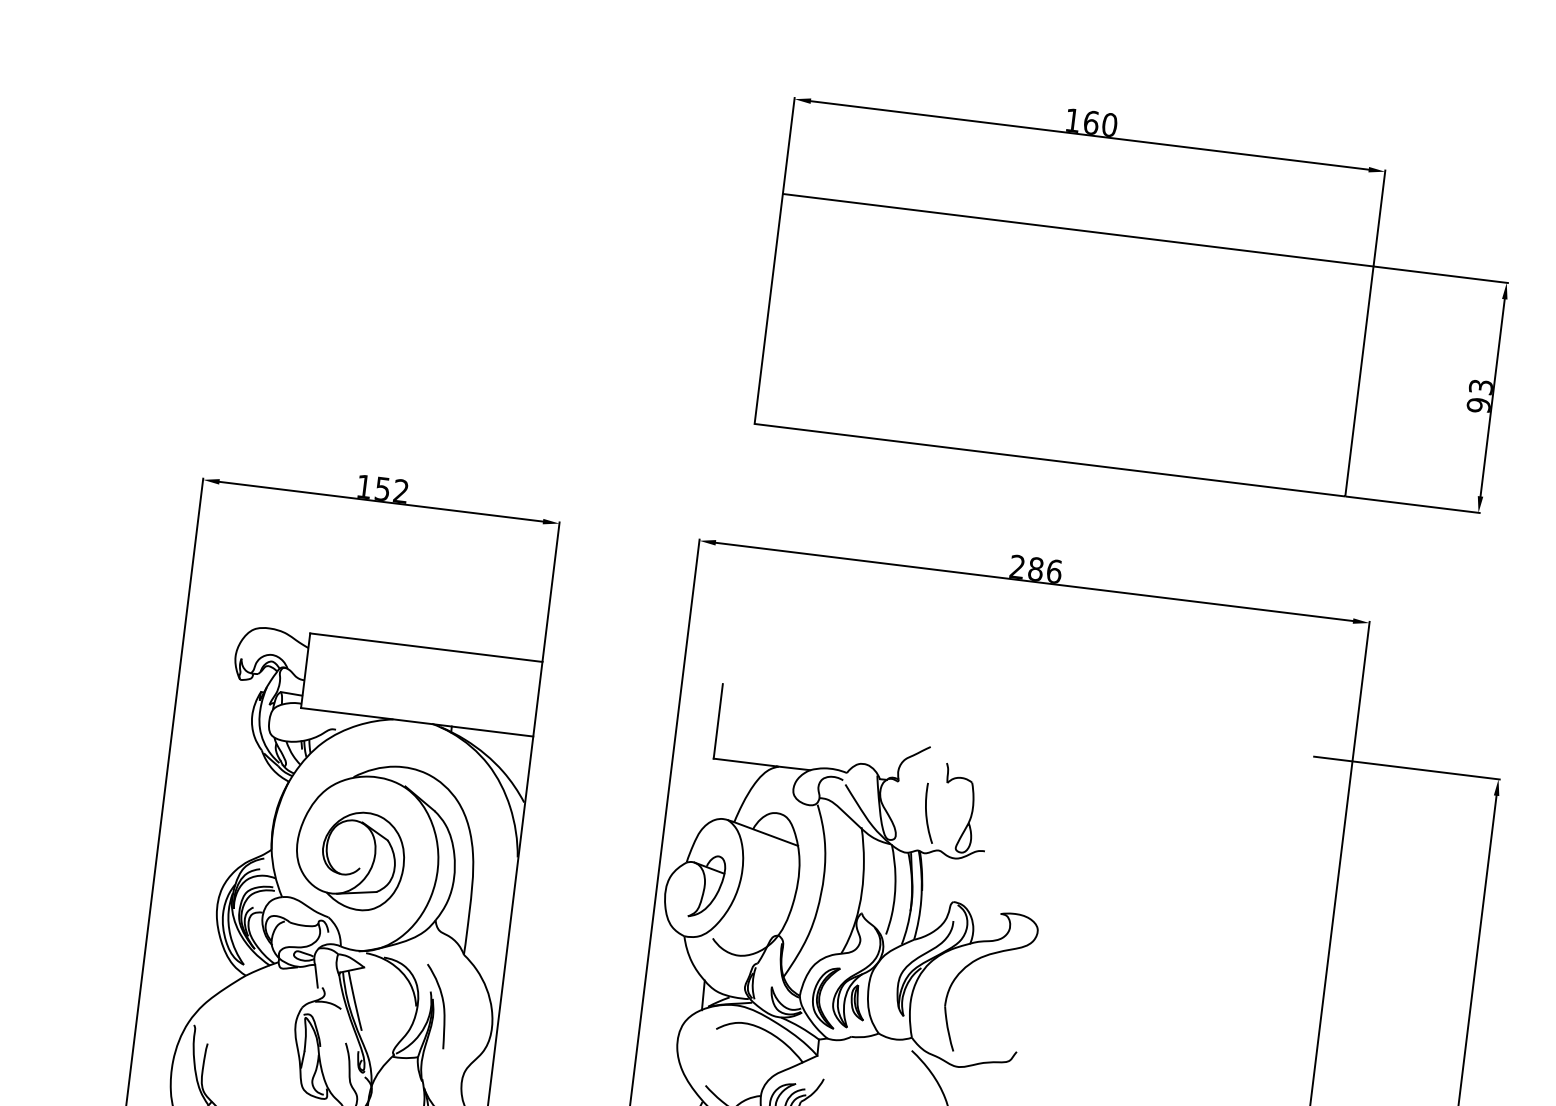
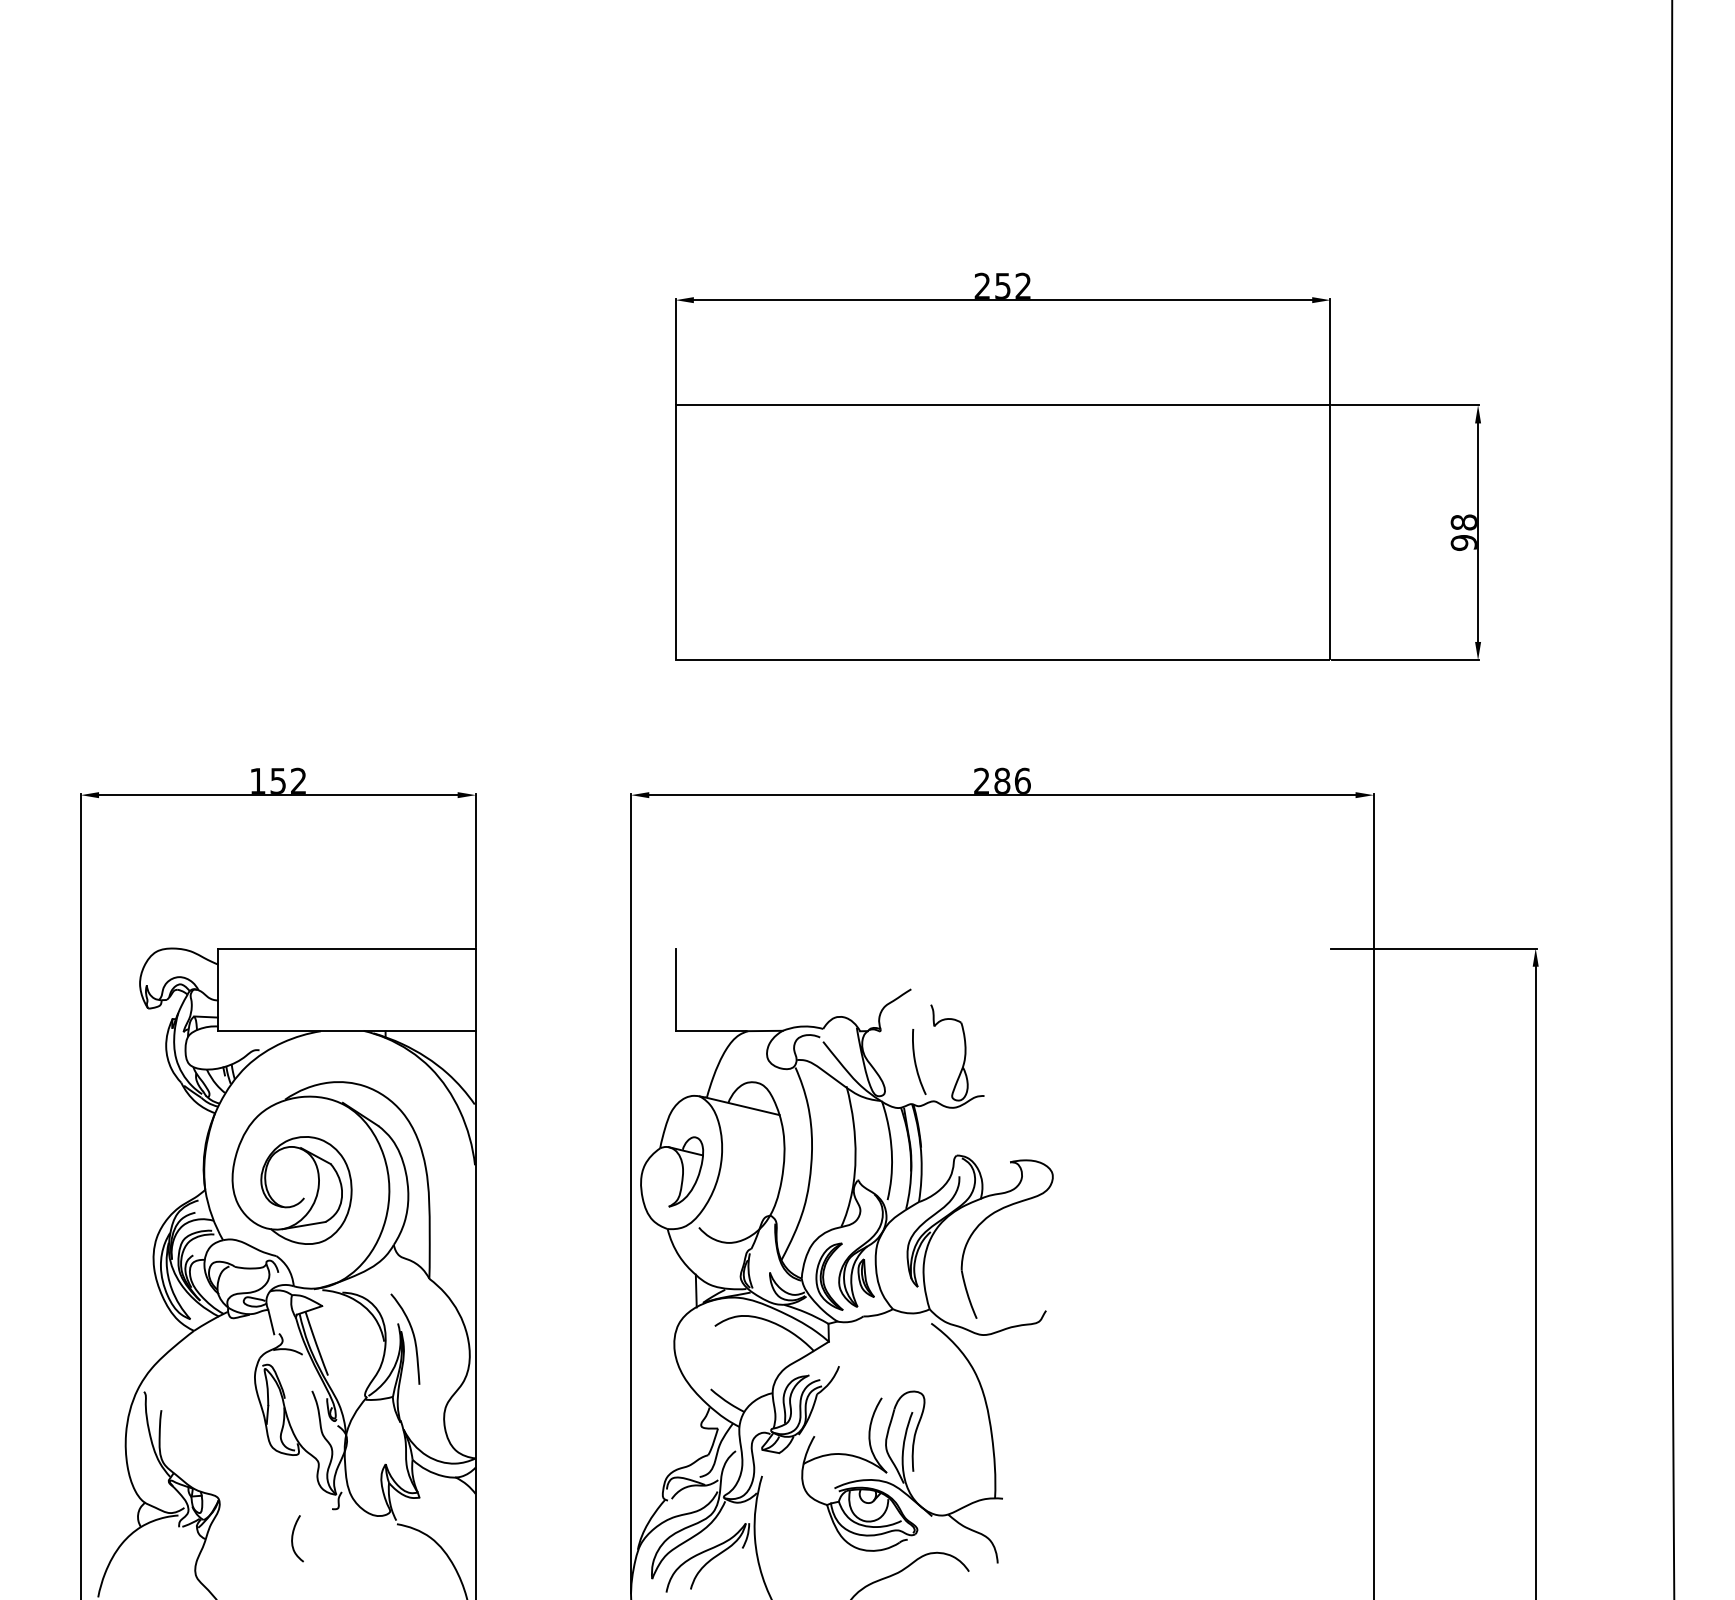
text: (1090, 122) -> (1002, 285), 160 -> 252
text: (1480, 387) -> (1463, 522), 93 -> 98

